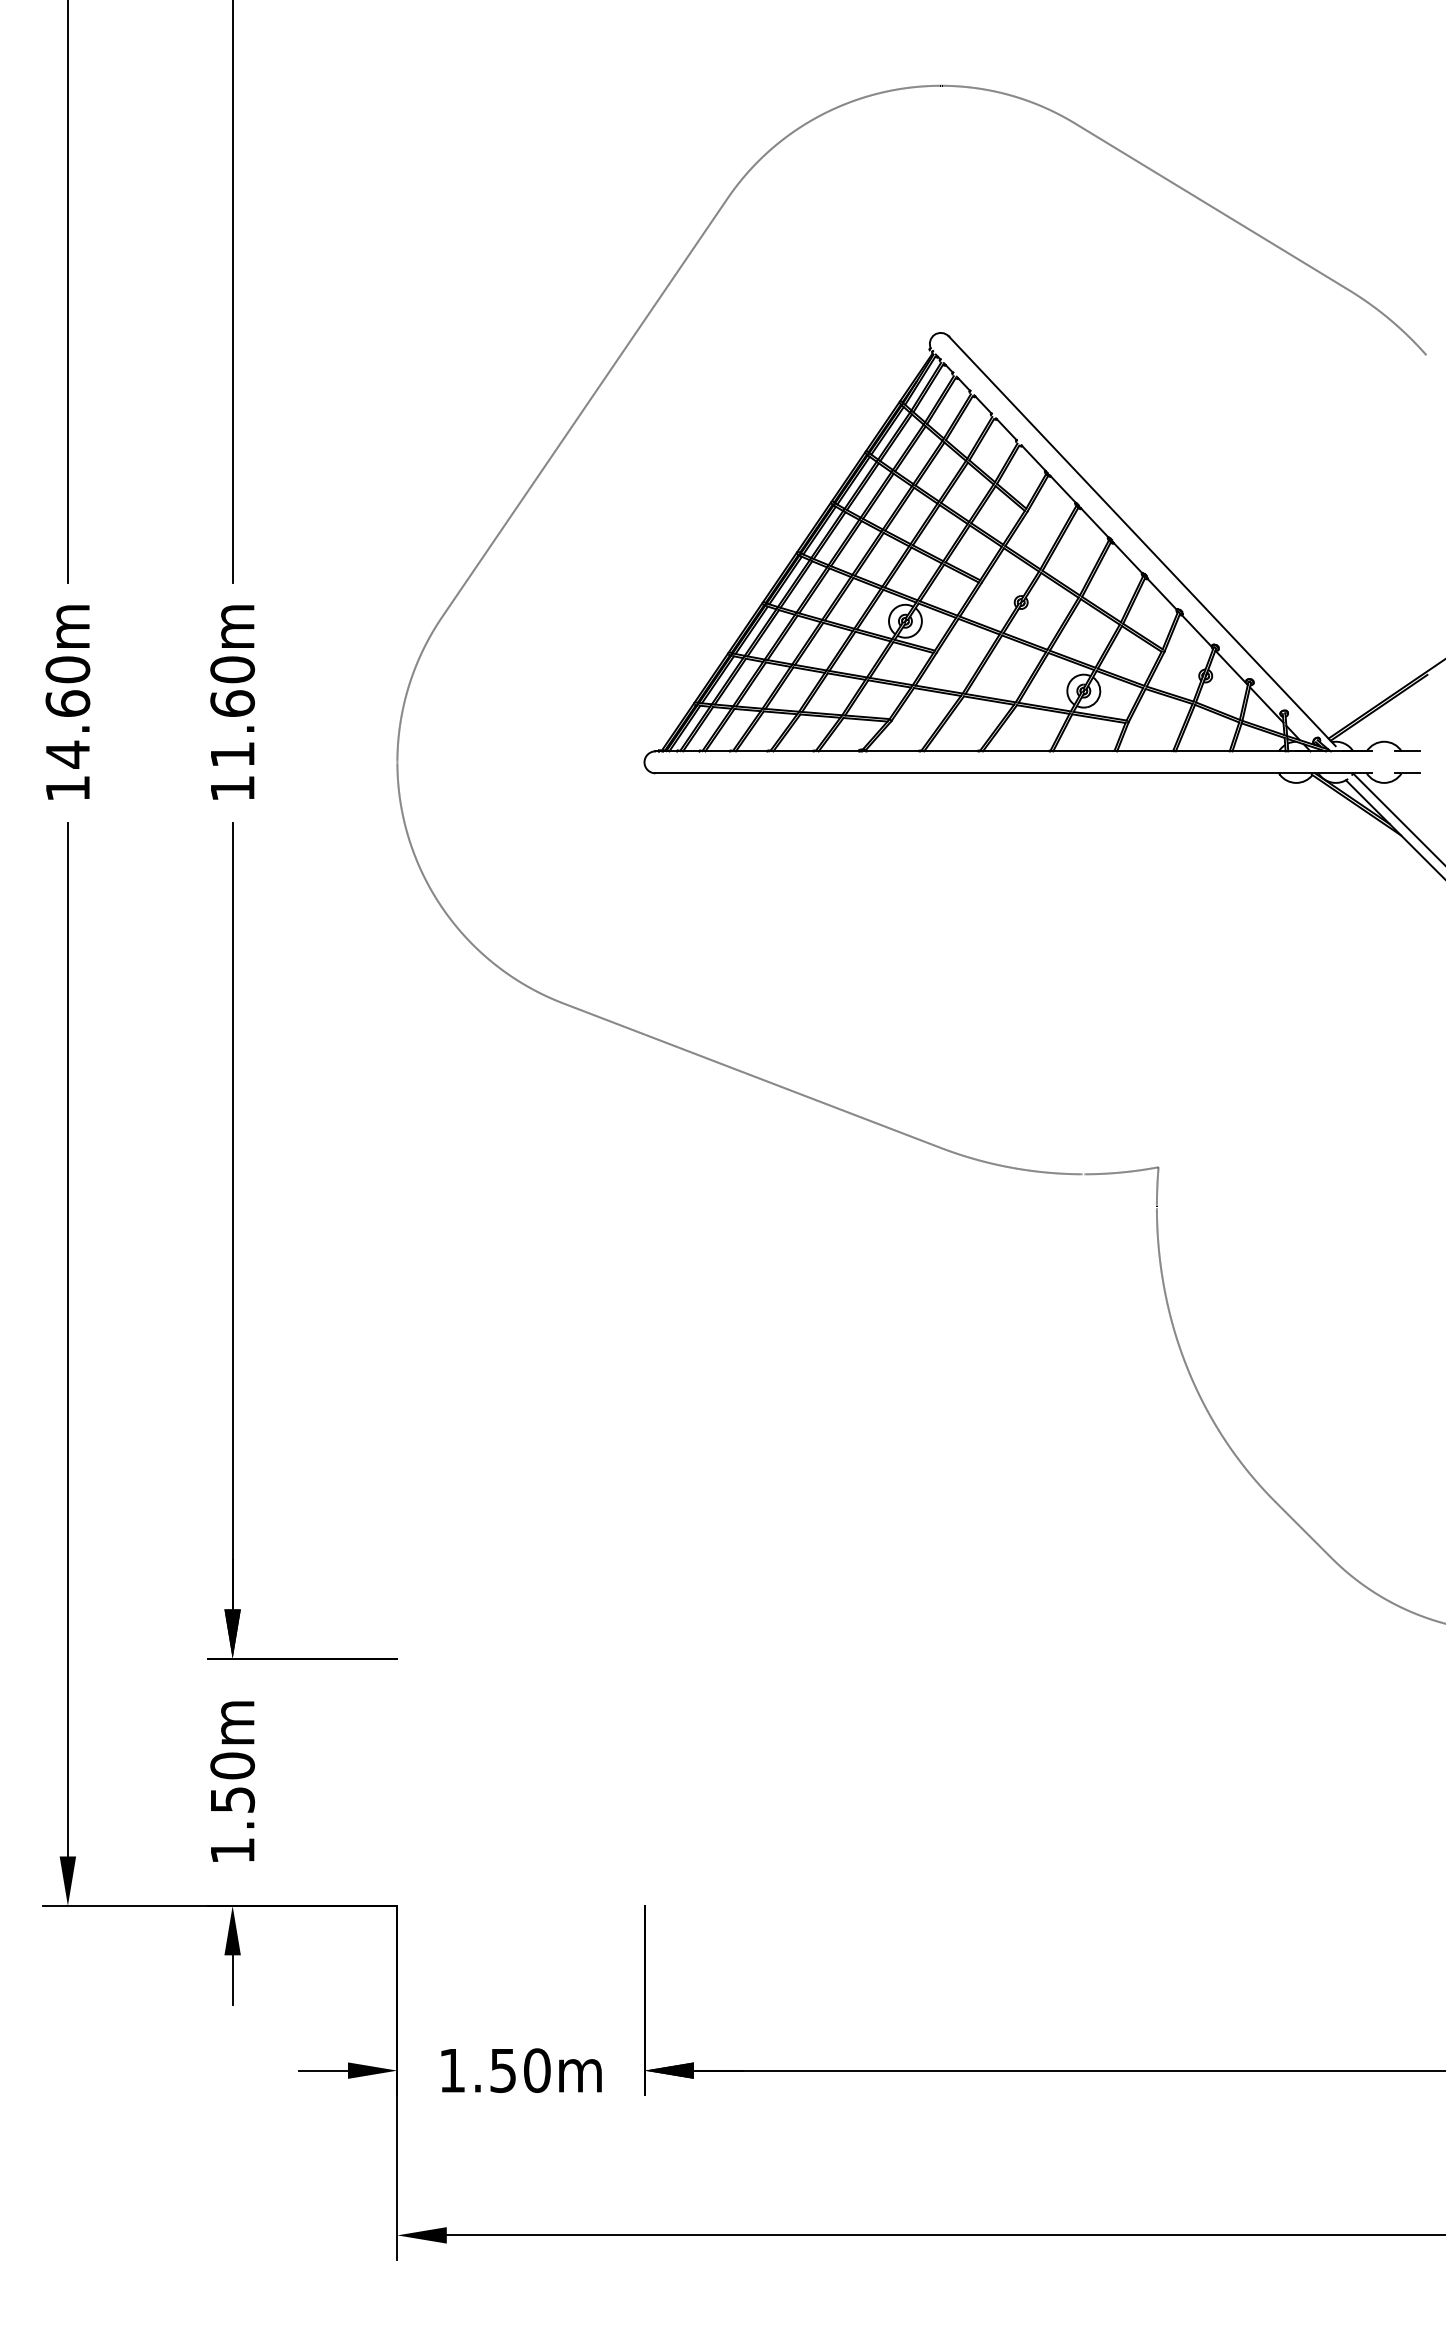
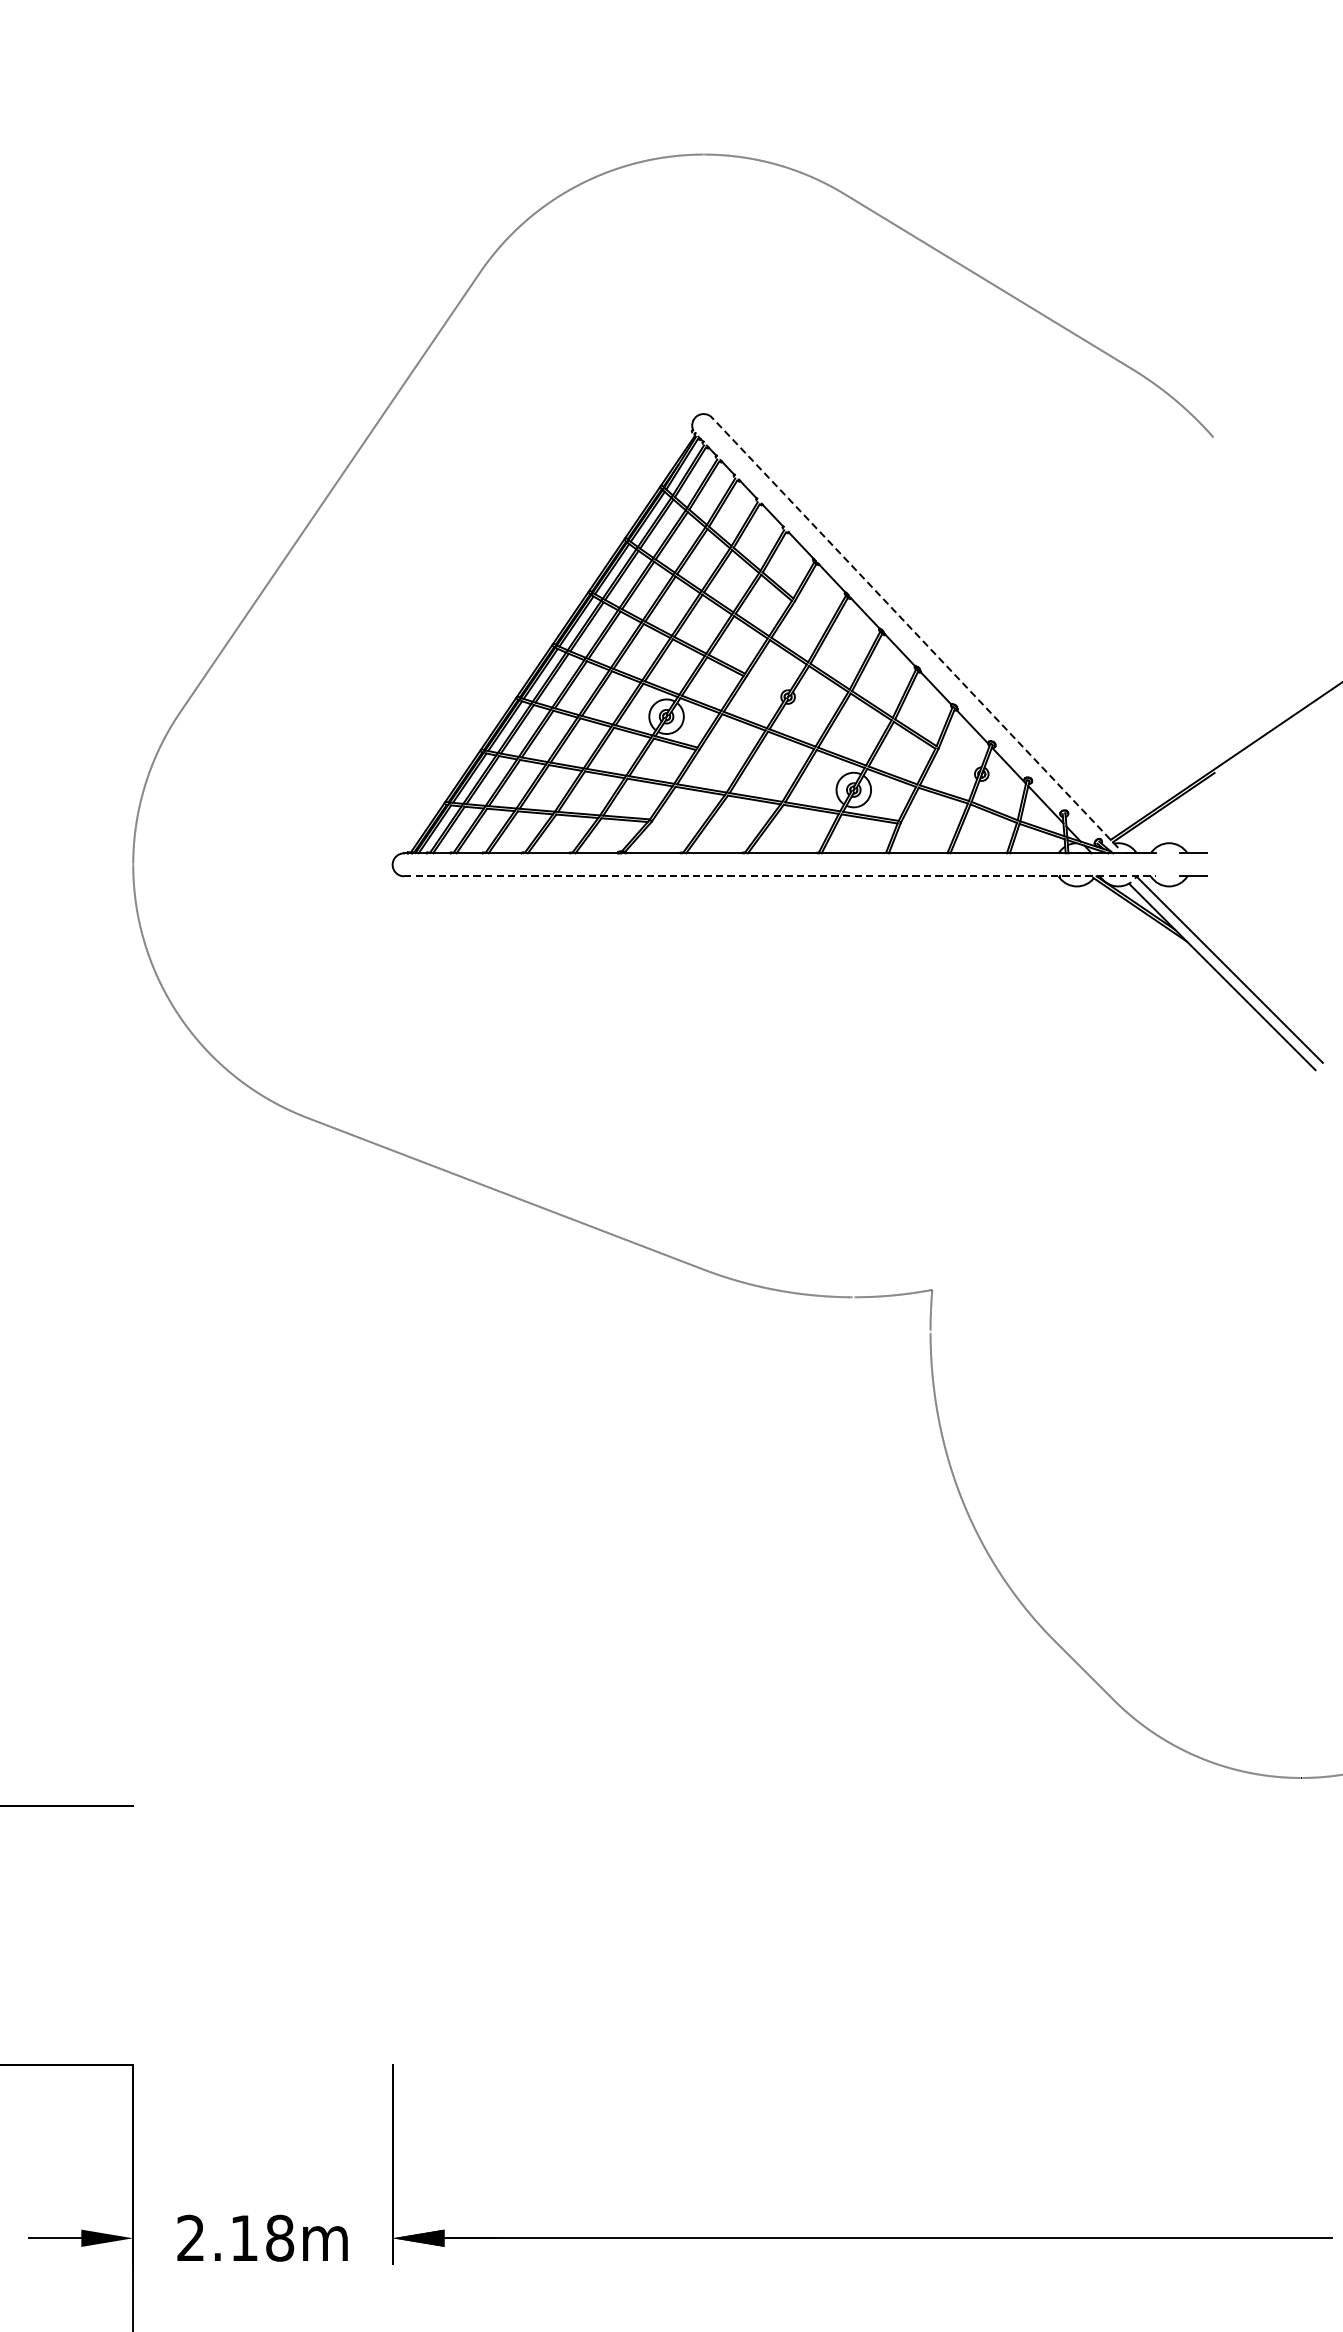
line: (1142, 541) -> (915, 632), solid -> dashed
line: (1014, 773) -> (781, 876), solid -> dashed
text: (494, 2070) -> (235, 2238), 1.50m -> 2.18m

